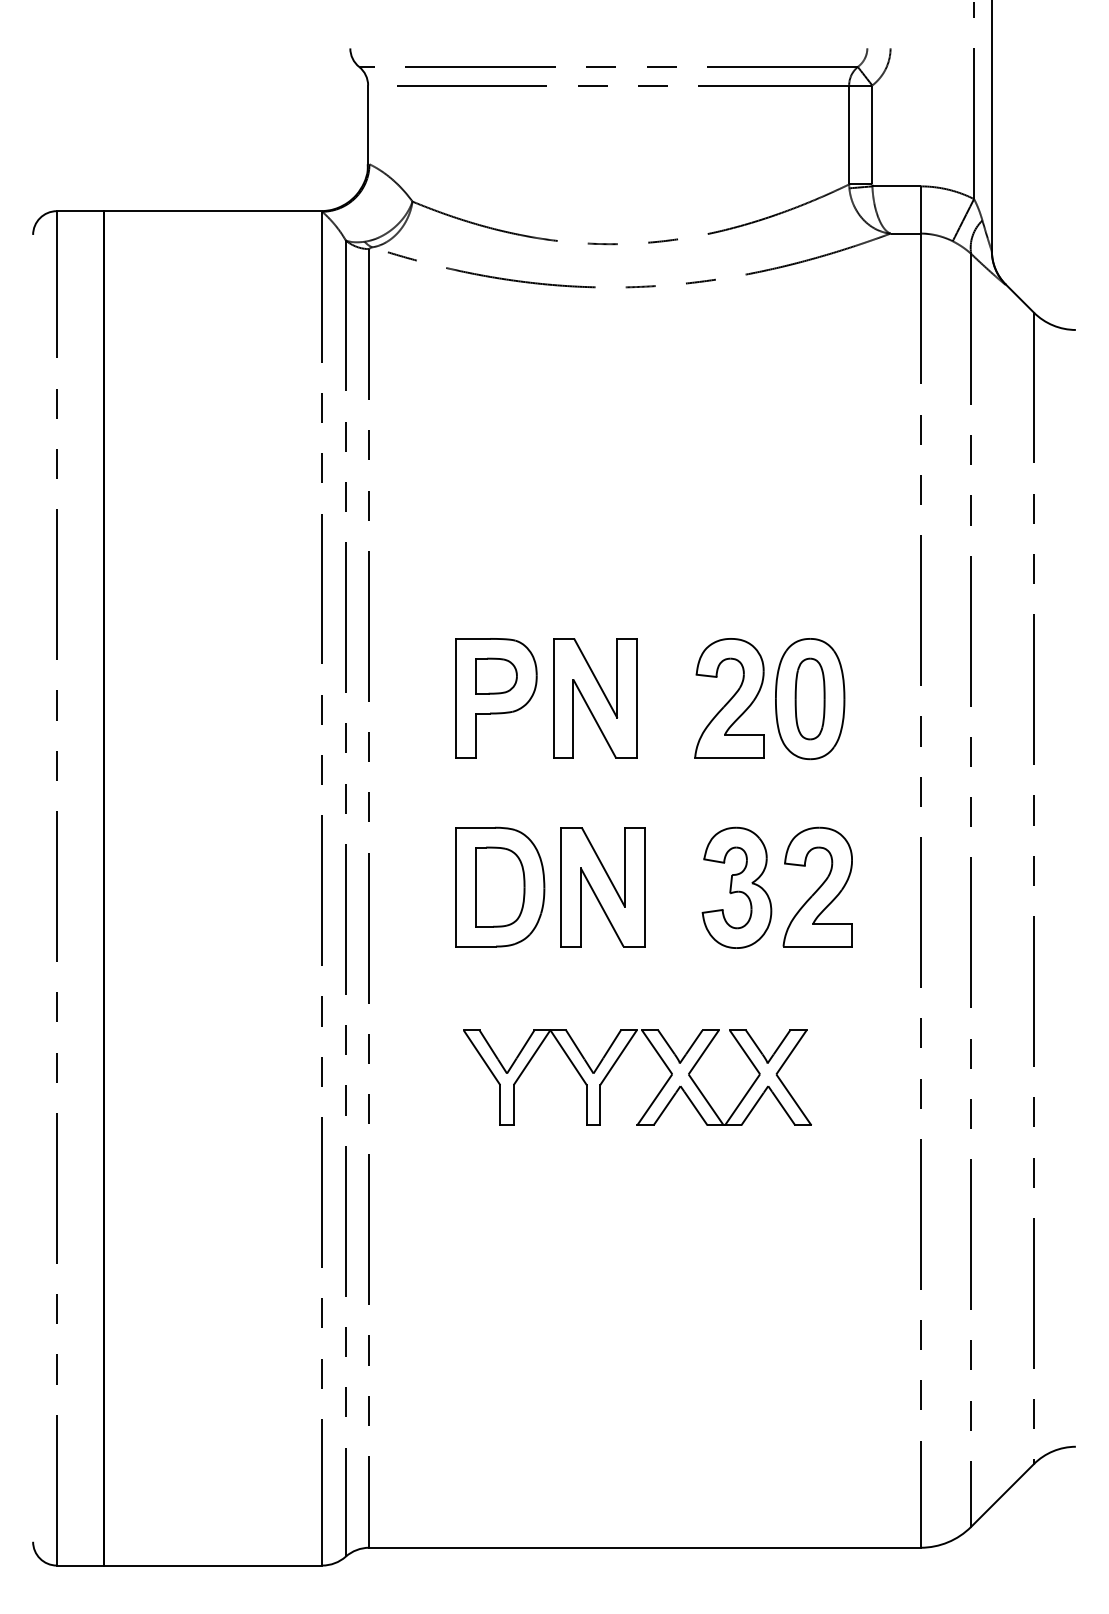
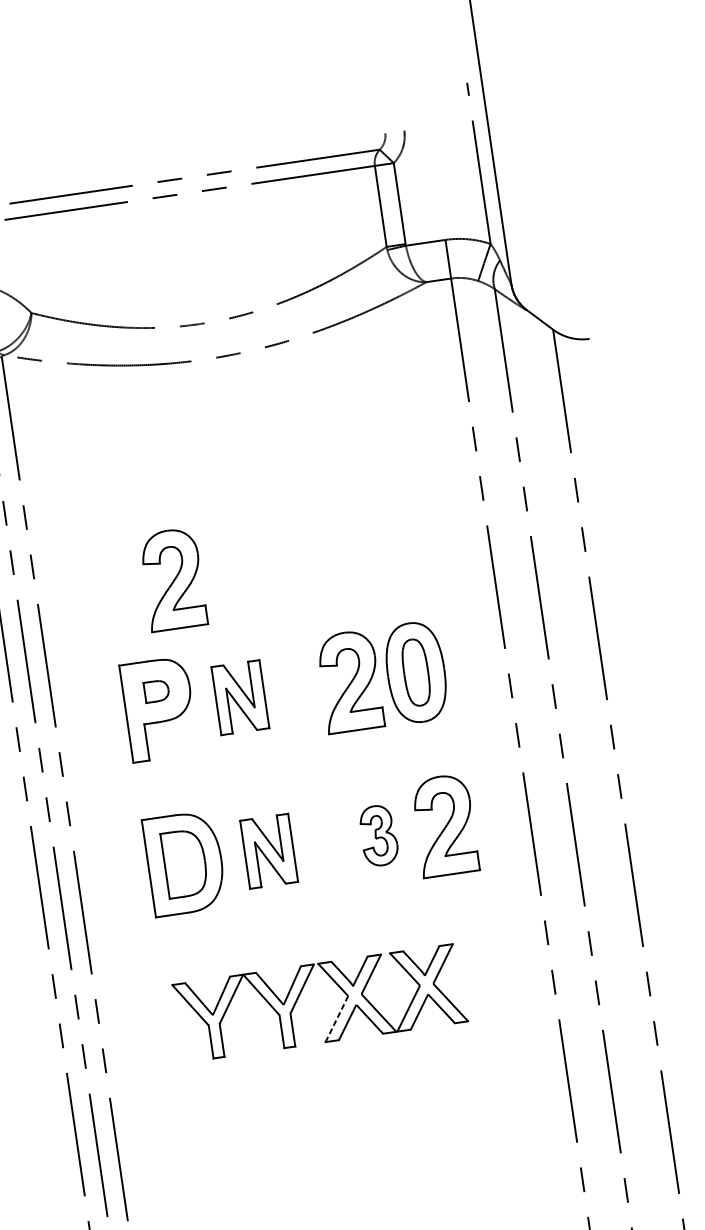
part: (535, 545) -> (173, 579), added
part: (496, 675) -> (156, 690), size x0.7
part: (595, 698) -> (240, 697), size x0.7
part: (602, 887) -> (268, 851), size x0.7
part: (736, 887) -> (378, 835), size x0.6
line: (654, 1100) -> (336, 1019), solid -> dashed

